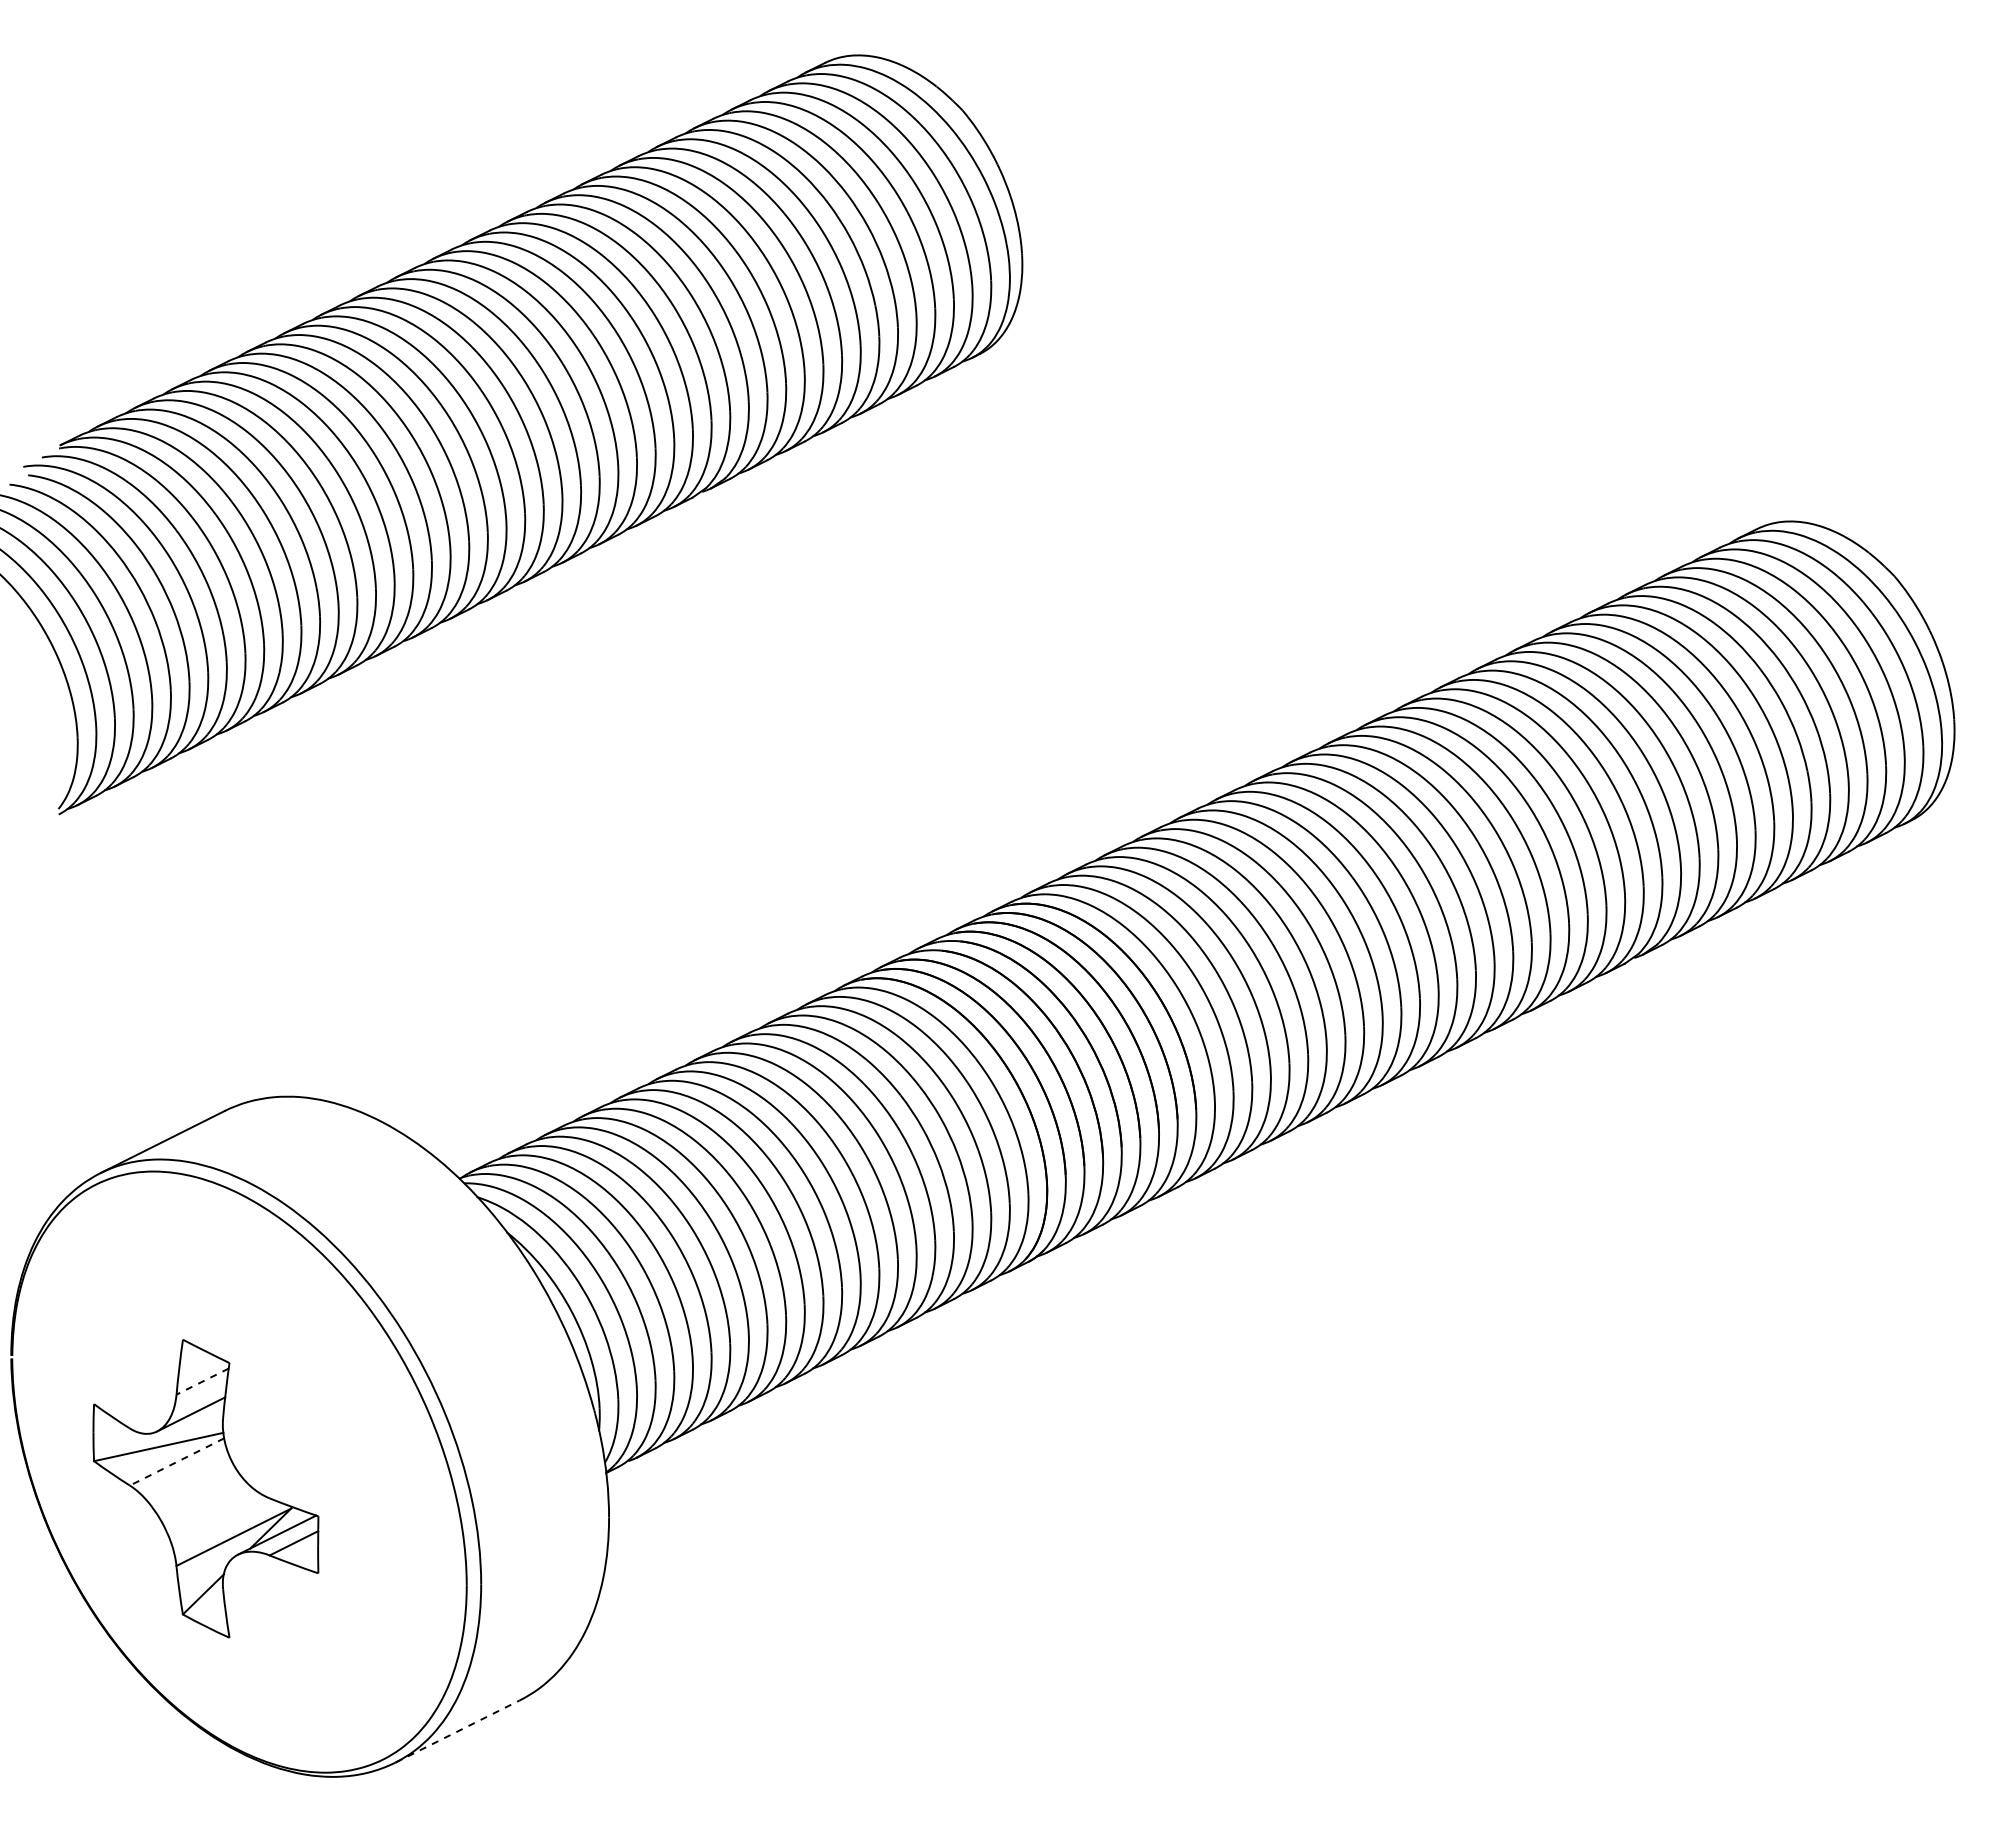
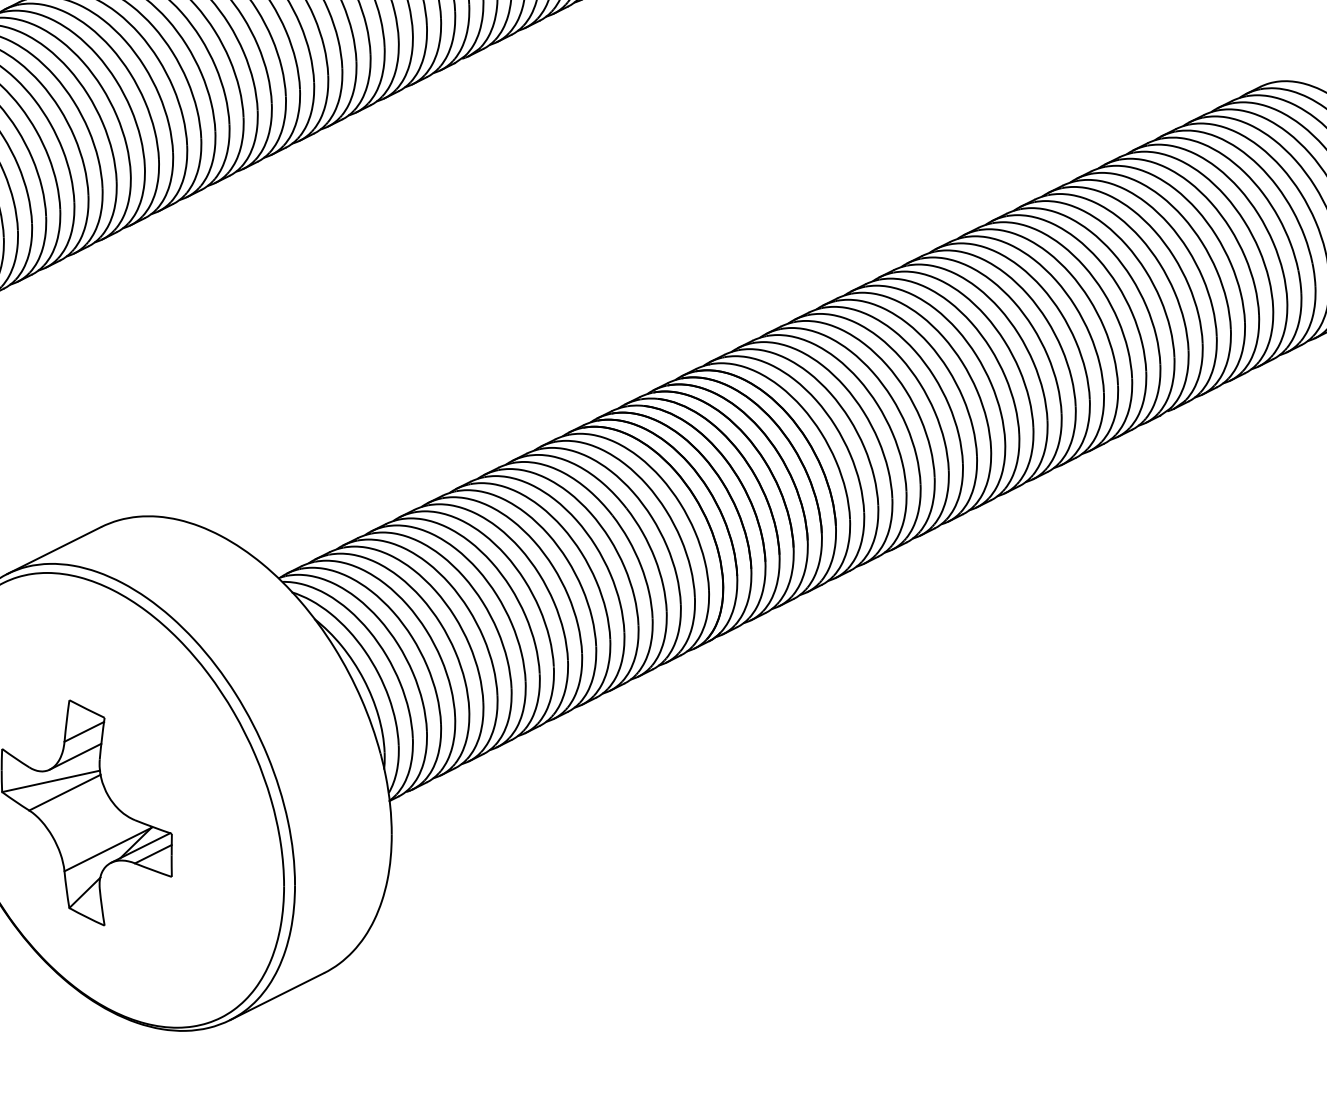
line: (202, 1381) -> (84, 731), dashed -> solid
line: (177, 1461) -> (65, 792), dashed -> solid
line: (458, 1731) -> (277, 996), dashed -> solid

